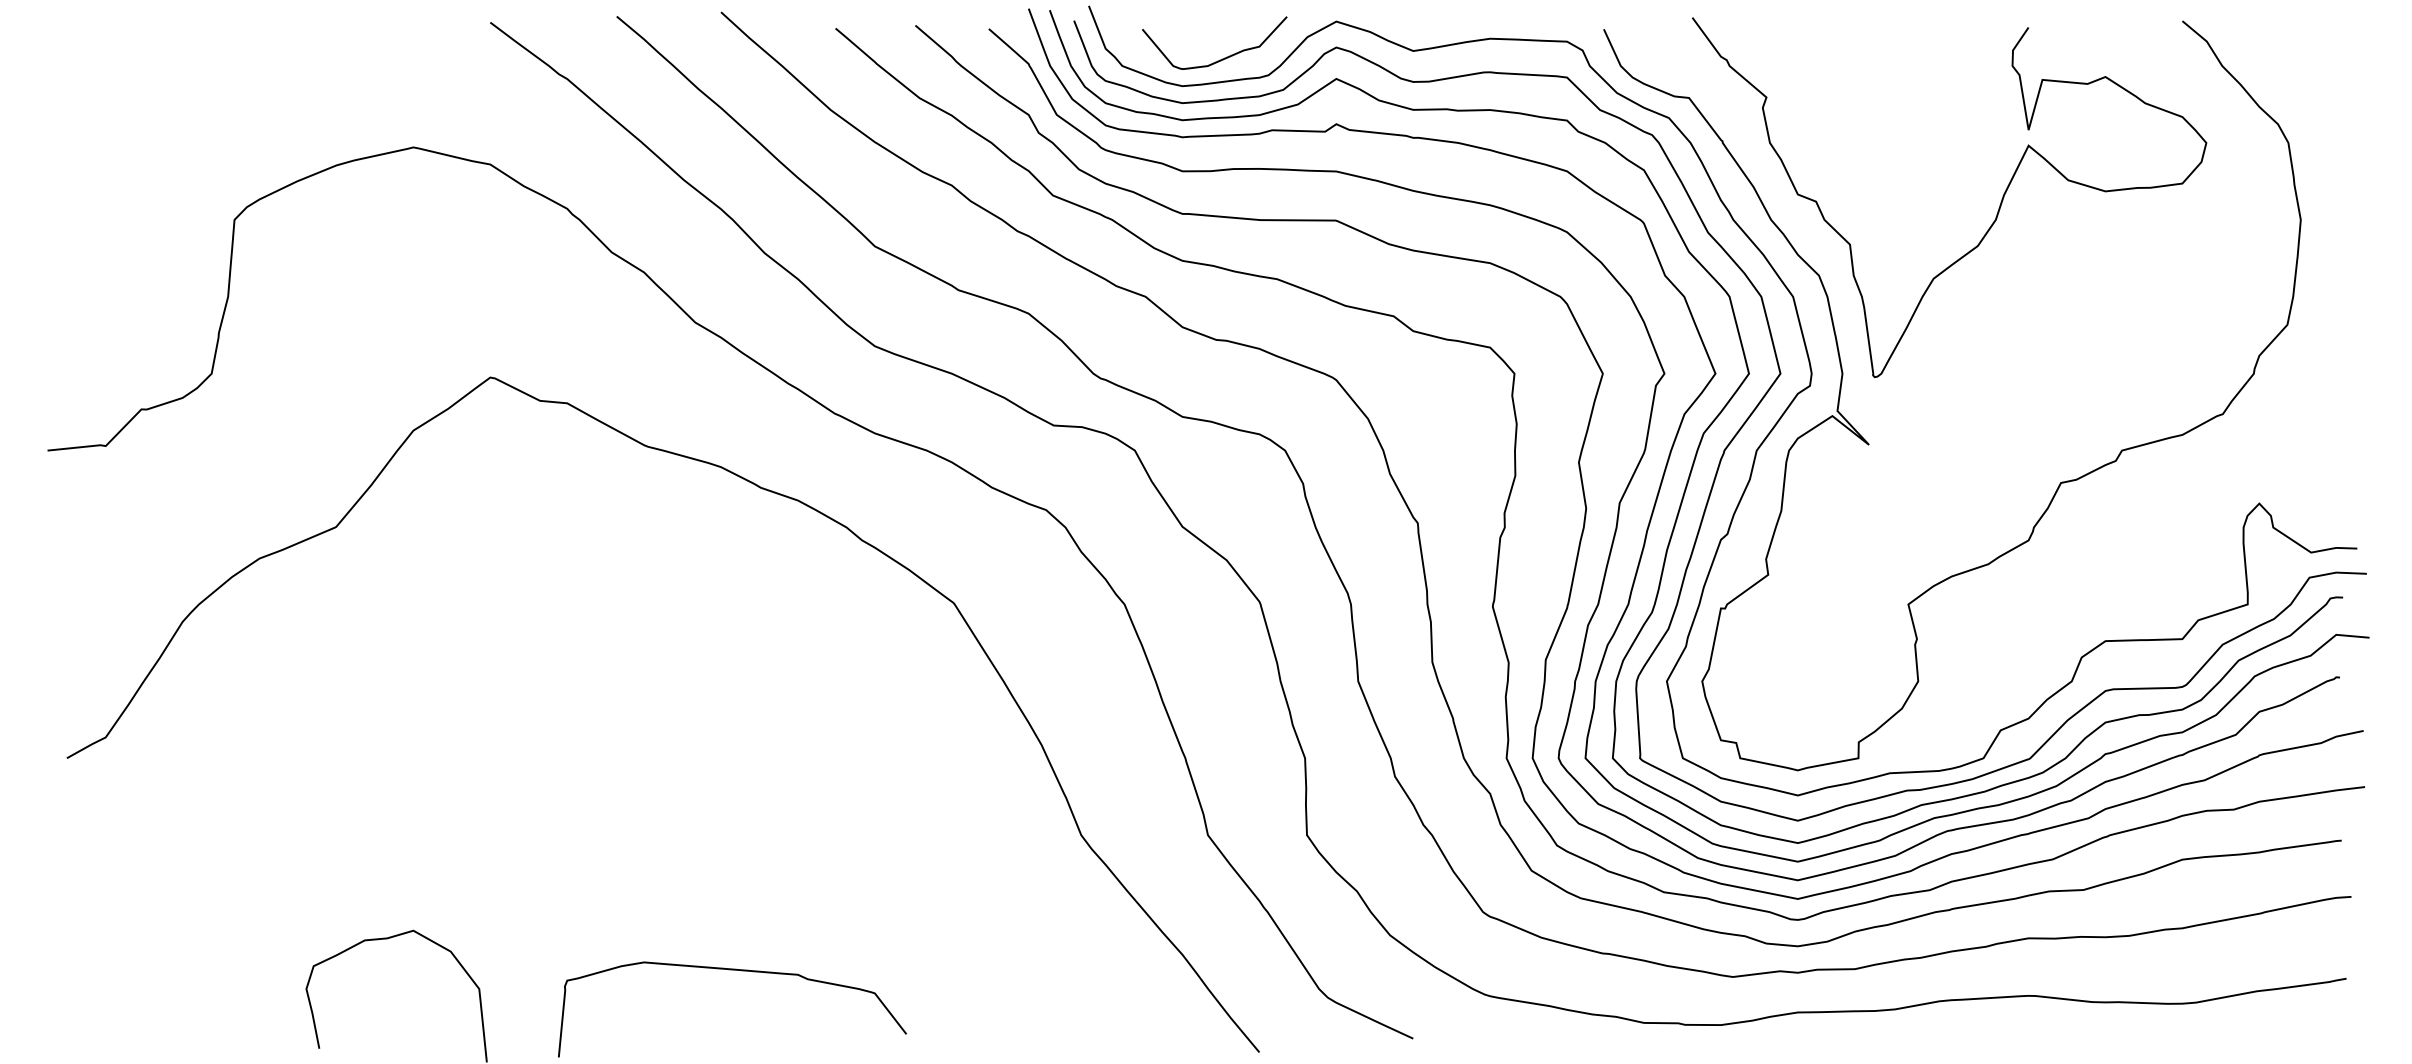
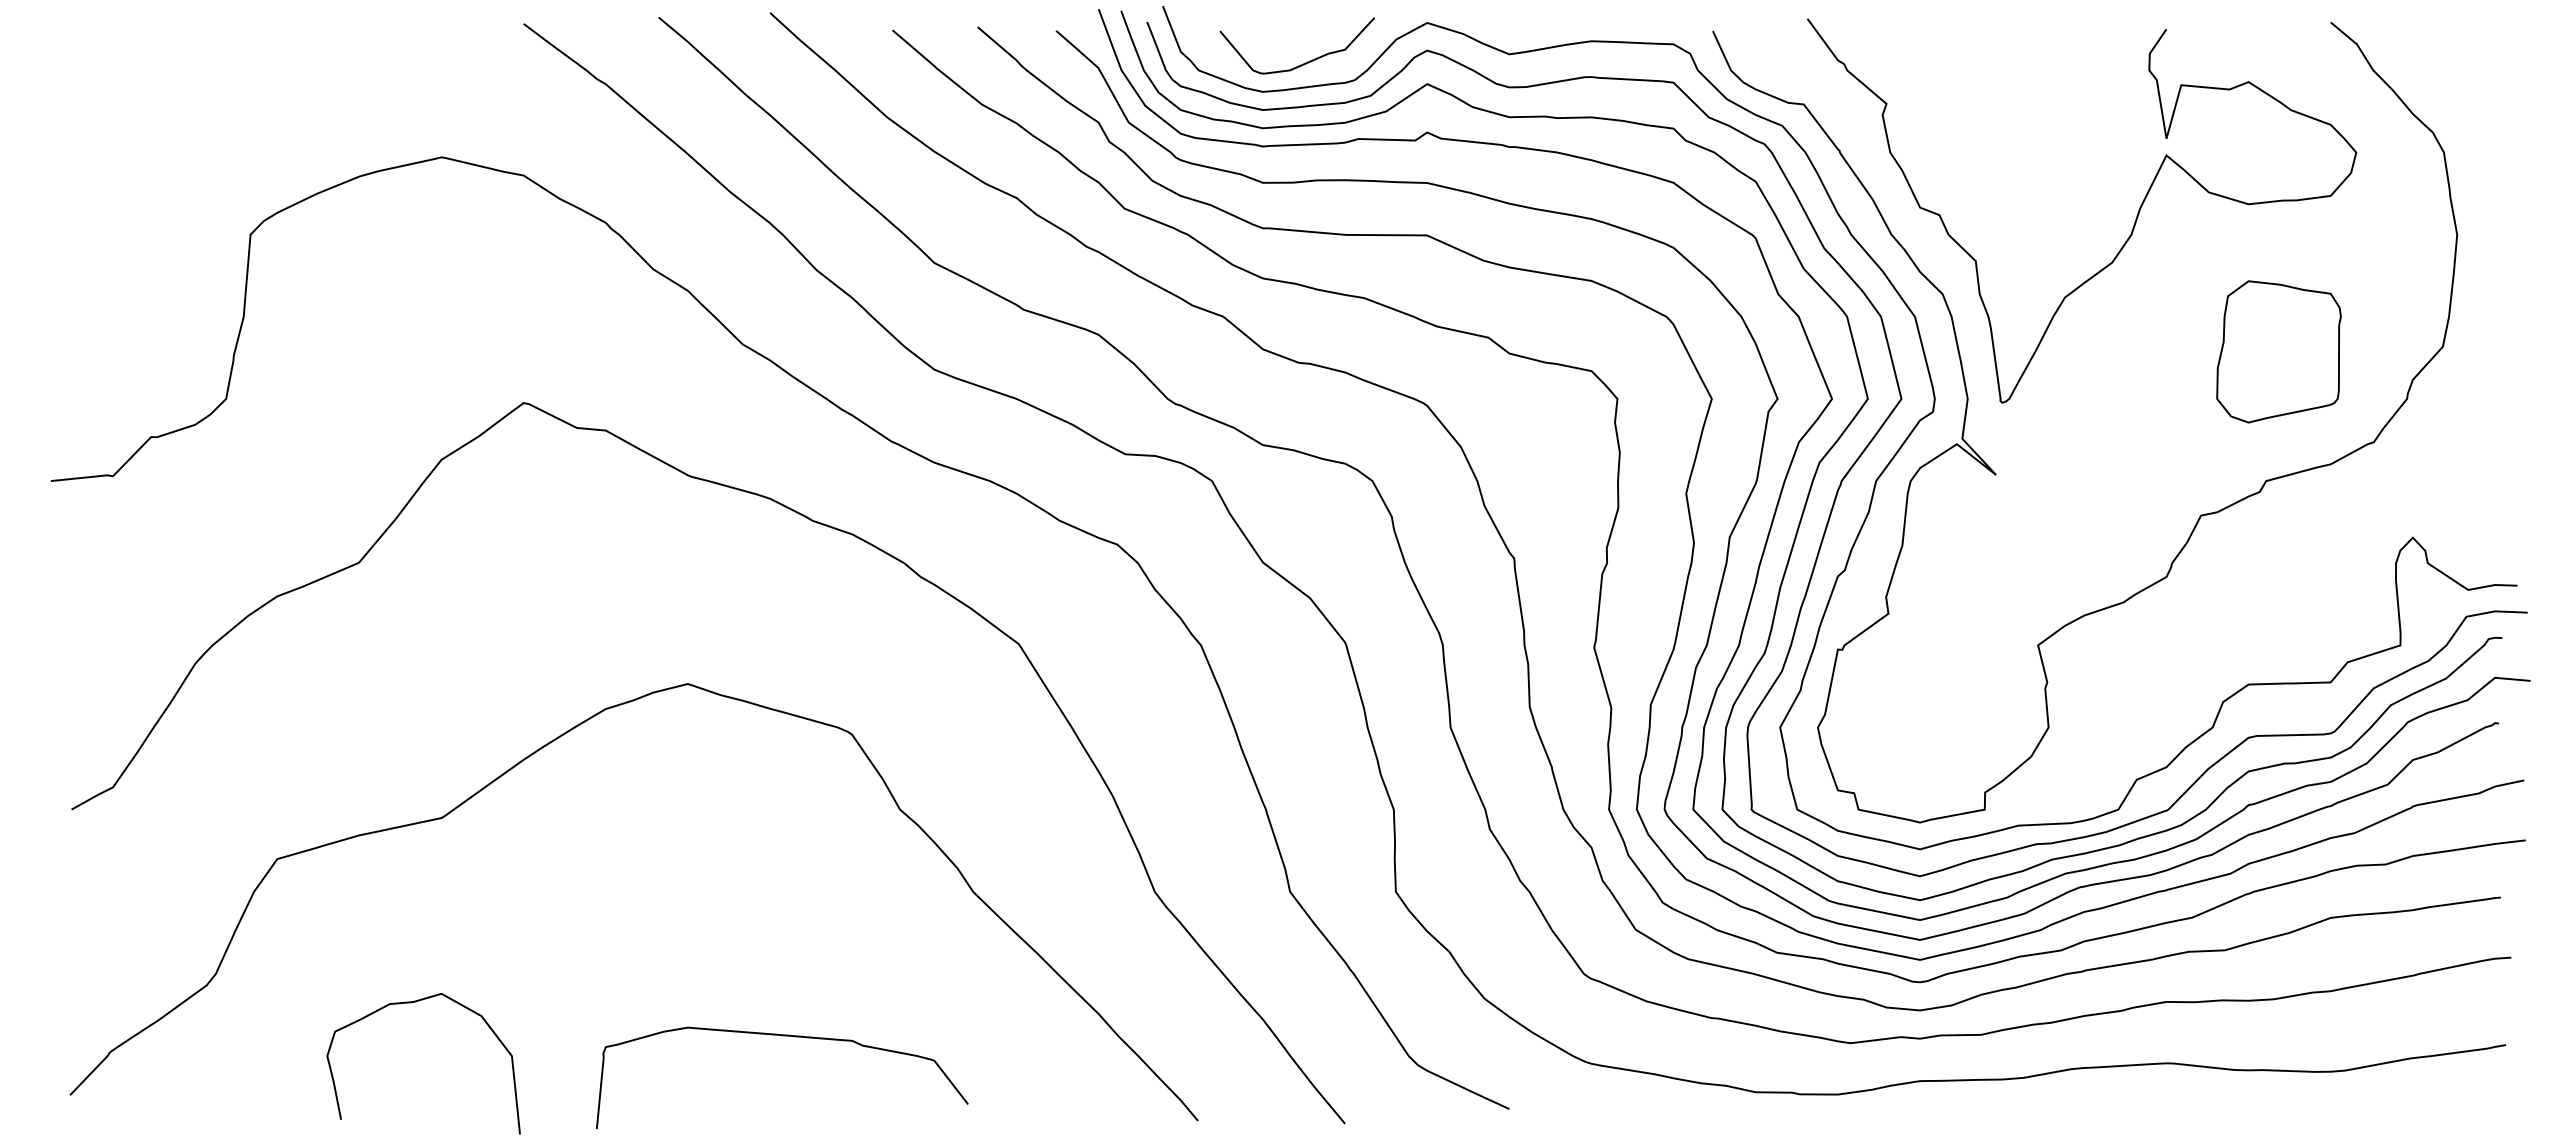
part: (2133, 329) -> (2278, 351), added
curve: (501, 705) -> (535, 753), added

